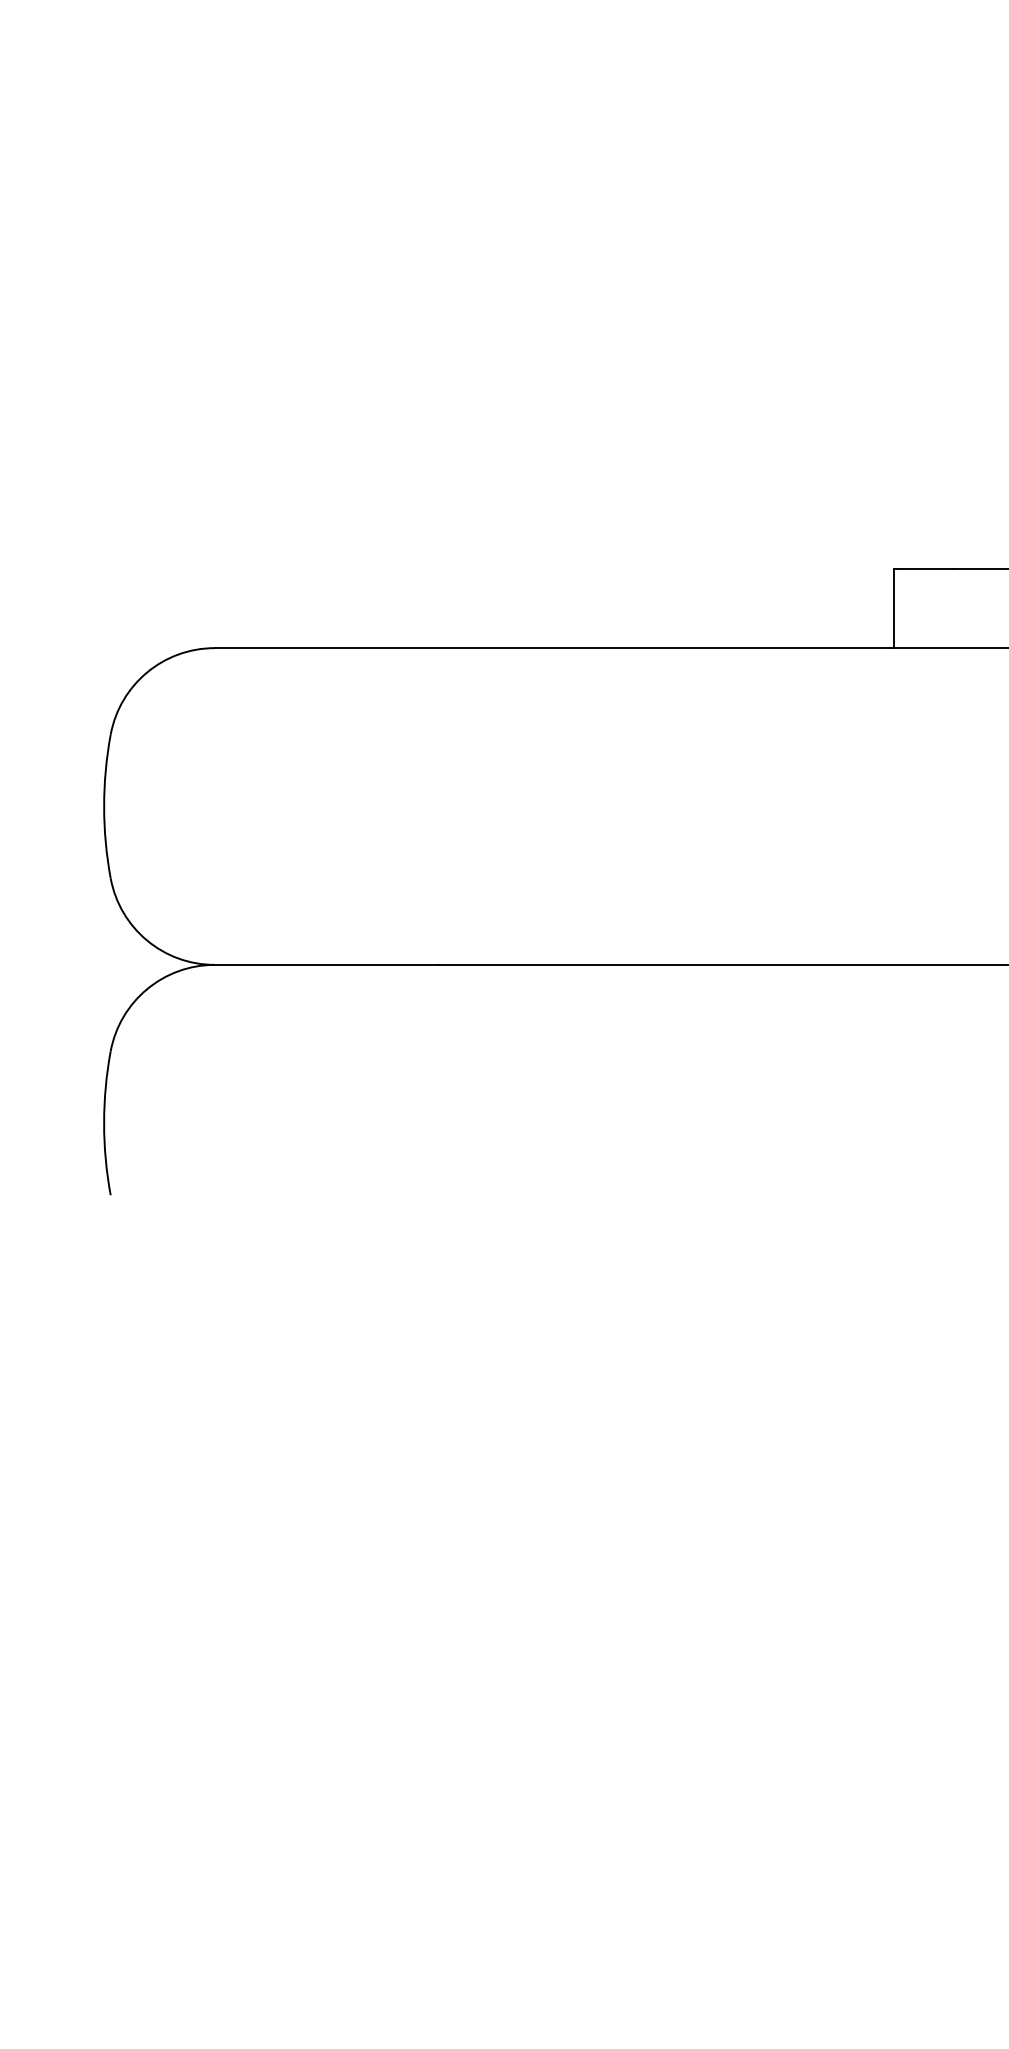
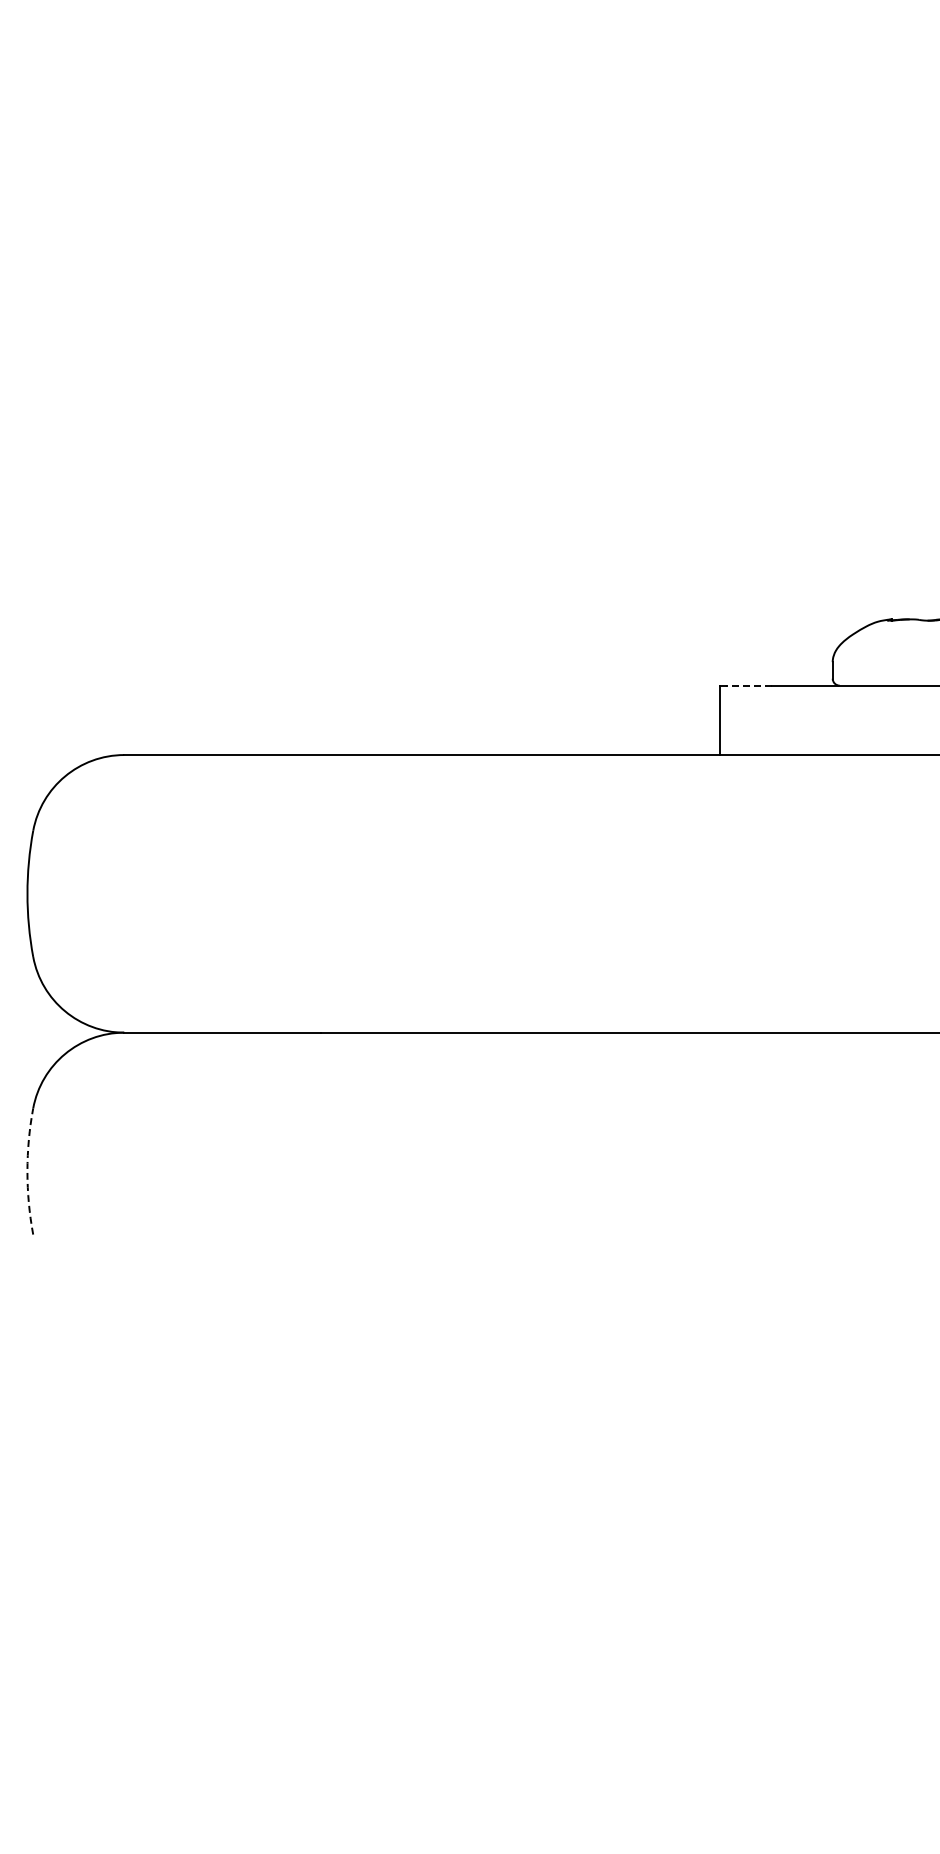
line: (926, 568) -> (748, 685), solid -> dashed
arc: (104, 1123) -> (27, 1171), solid -> dashed

